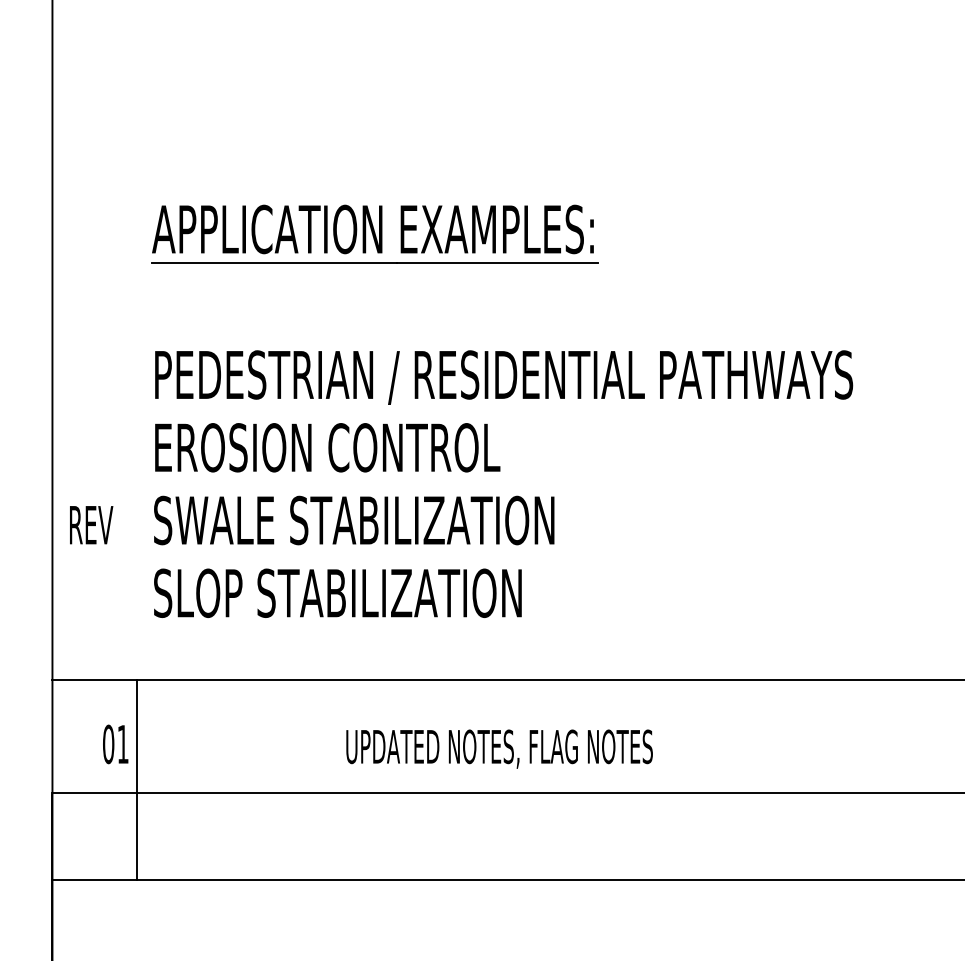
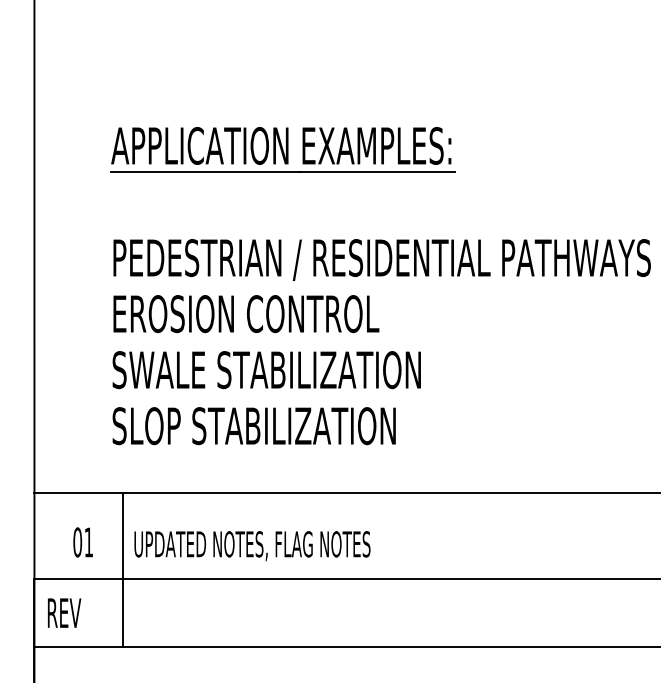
text: (91, 525) -> (64, 613), moved
text: (499, 748) -> (252, 545), moved
line: (137, 779) -> (123, 569), moved

